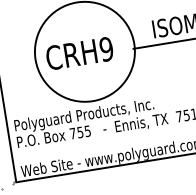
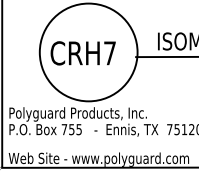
text: (106, 49) -> (109, 53), CRH9 -> CRH7

